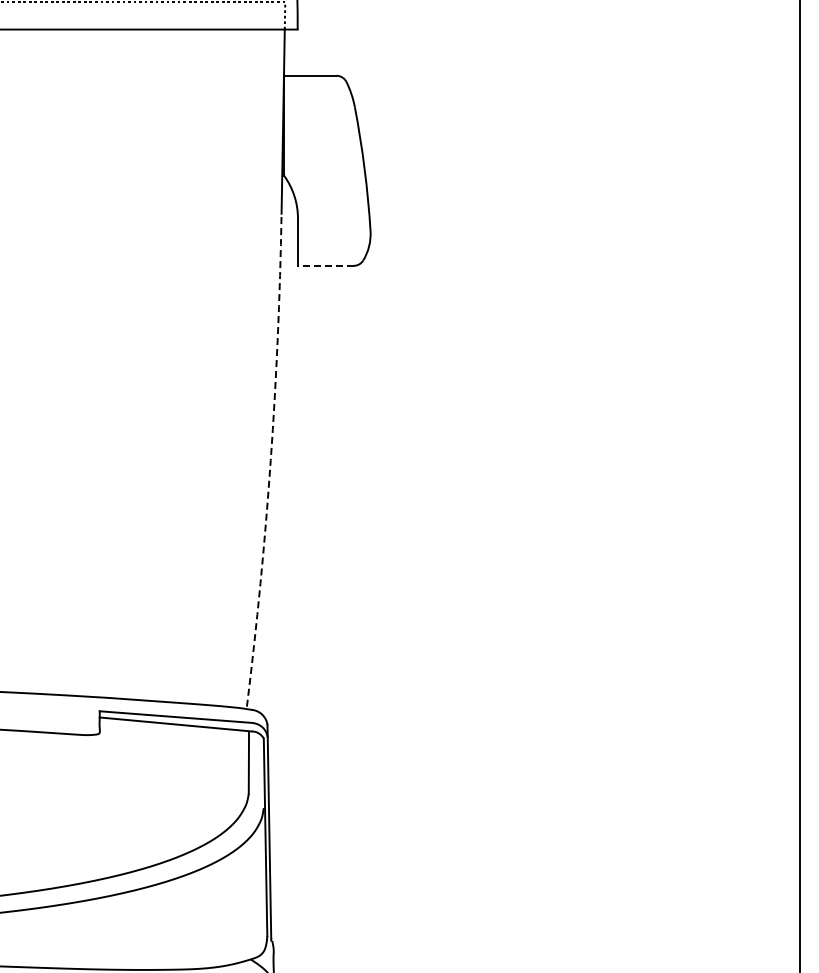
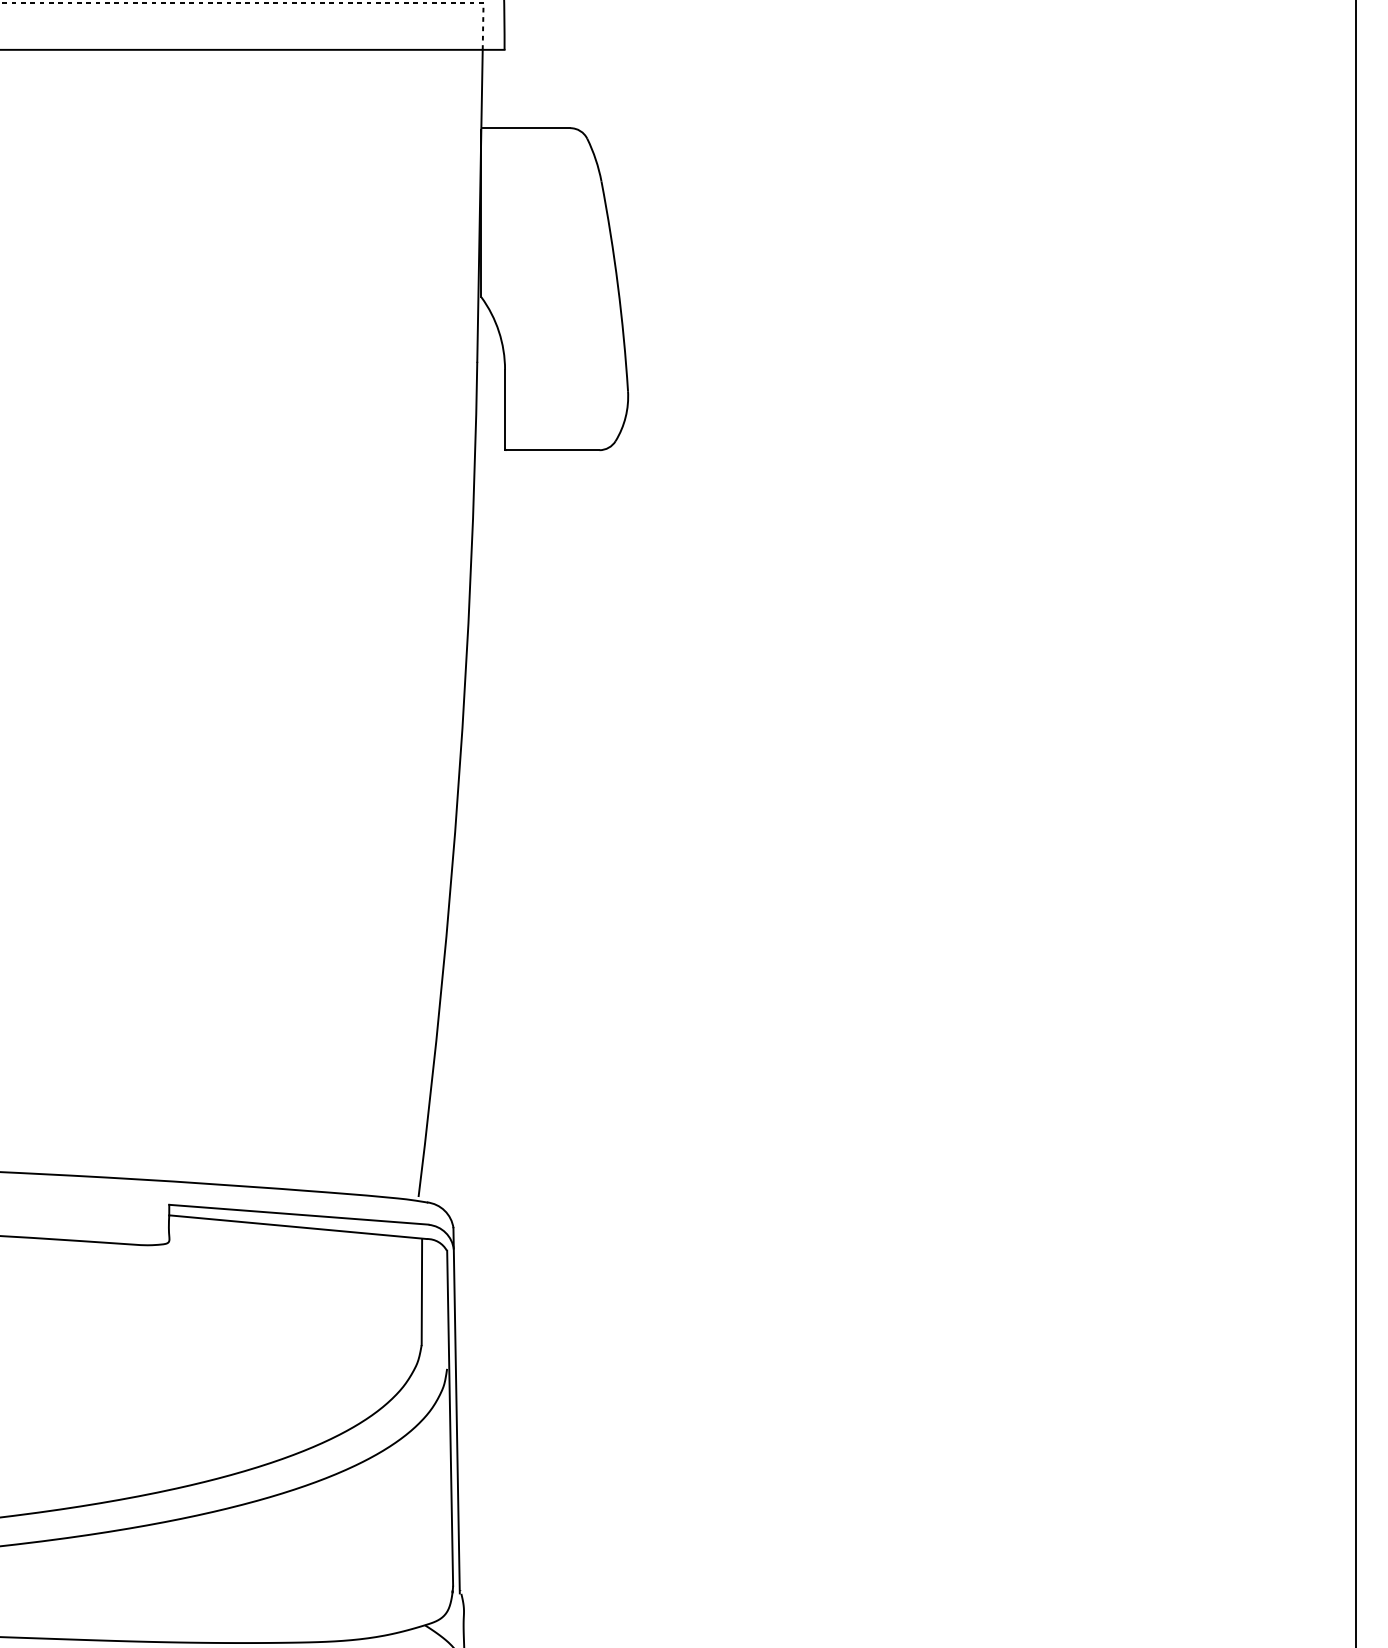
line: (325, 265) -> (551, 449), dashed -> solid
arc: (270, 460) -> (458, 779), dashed -> solid

